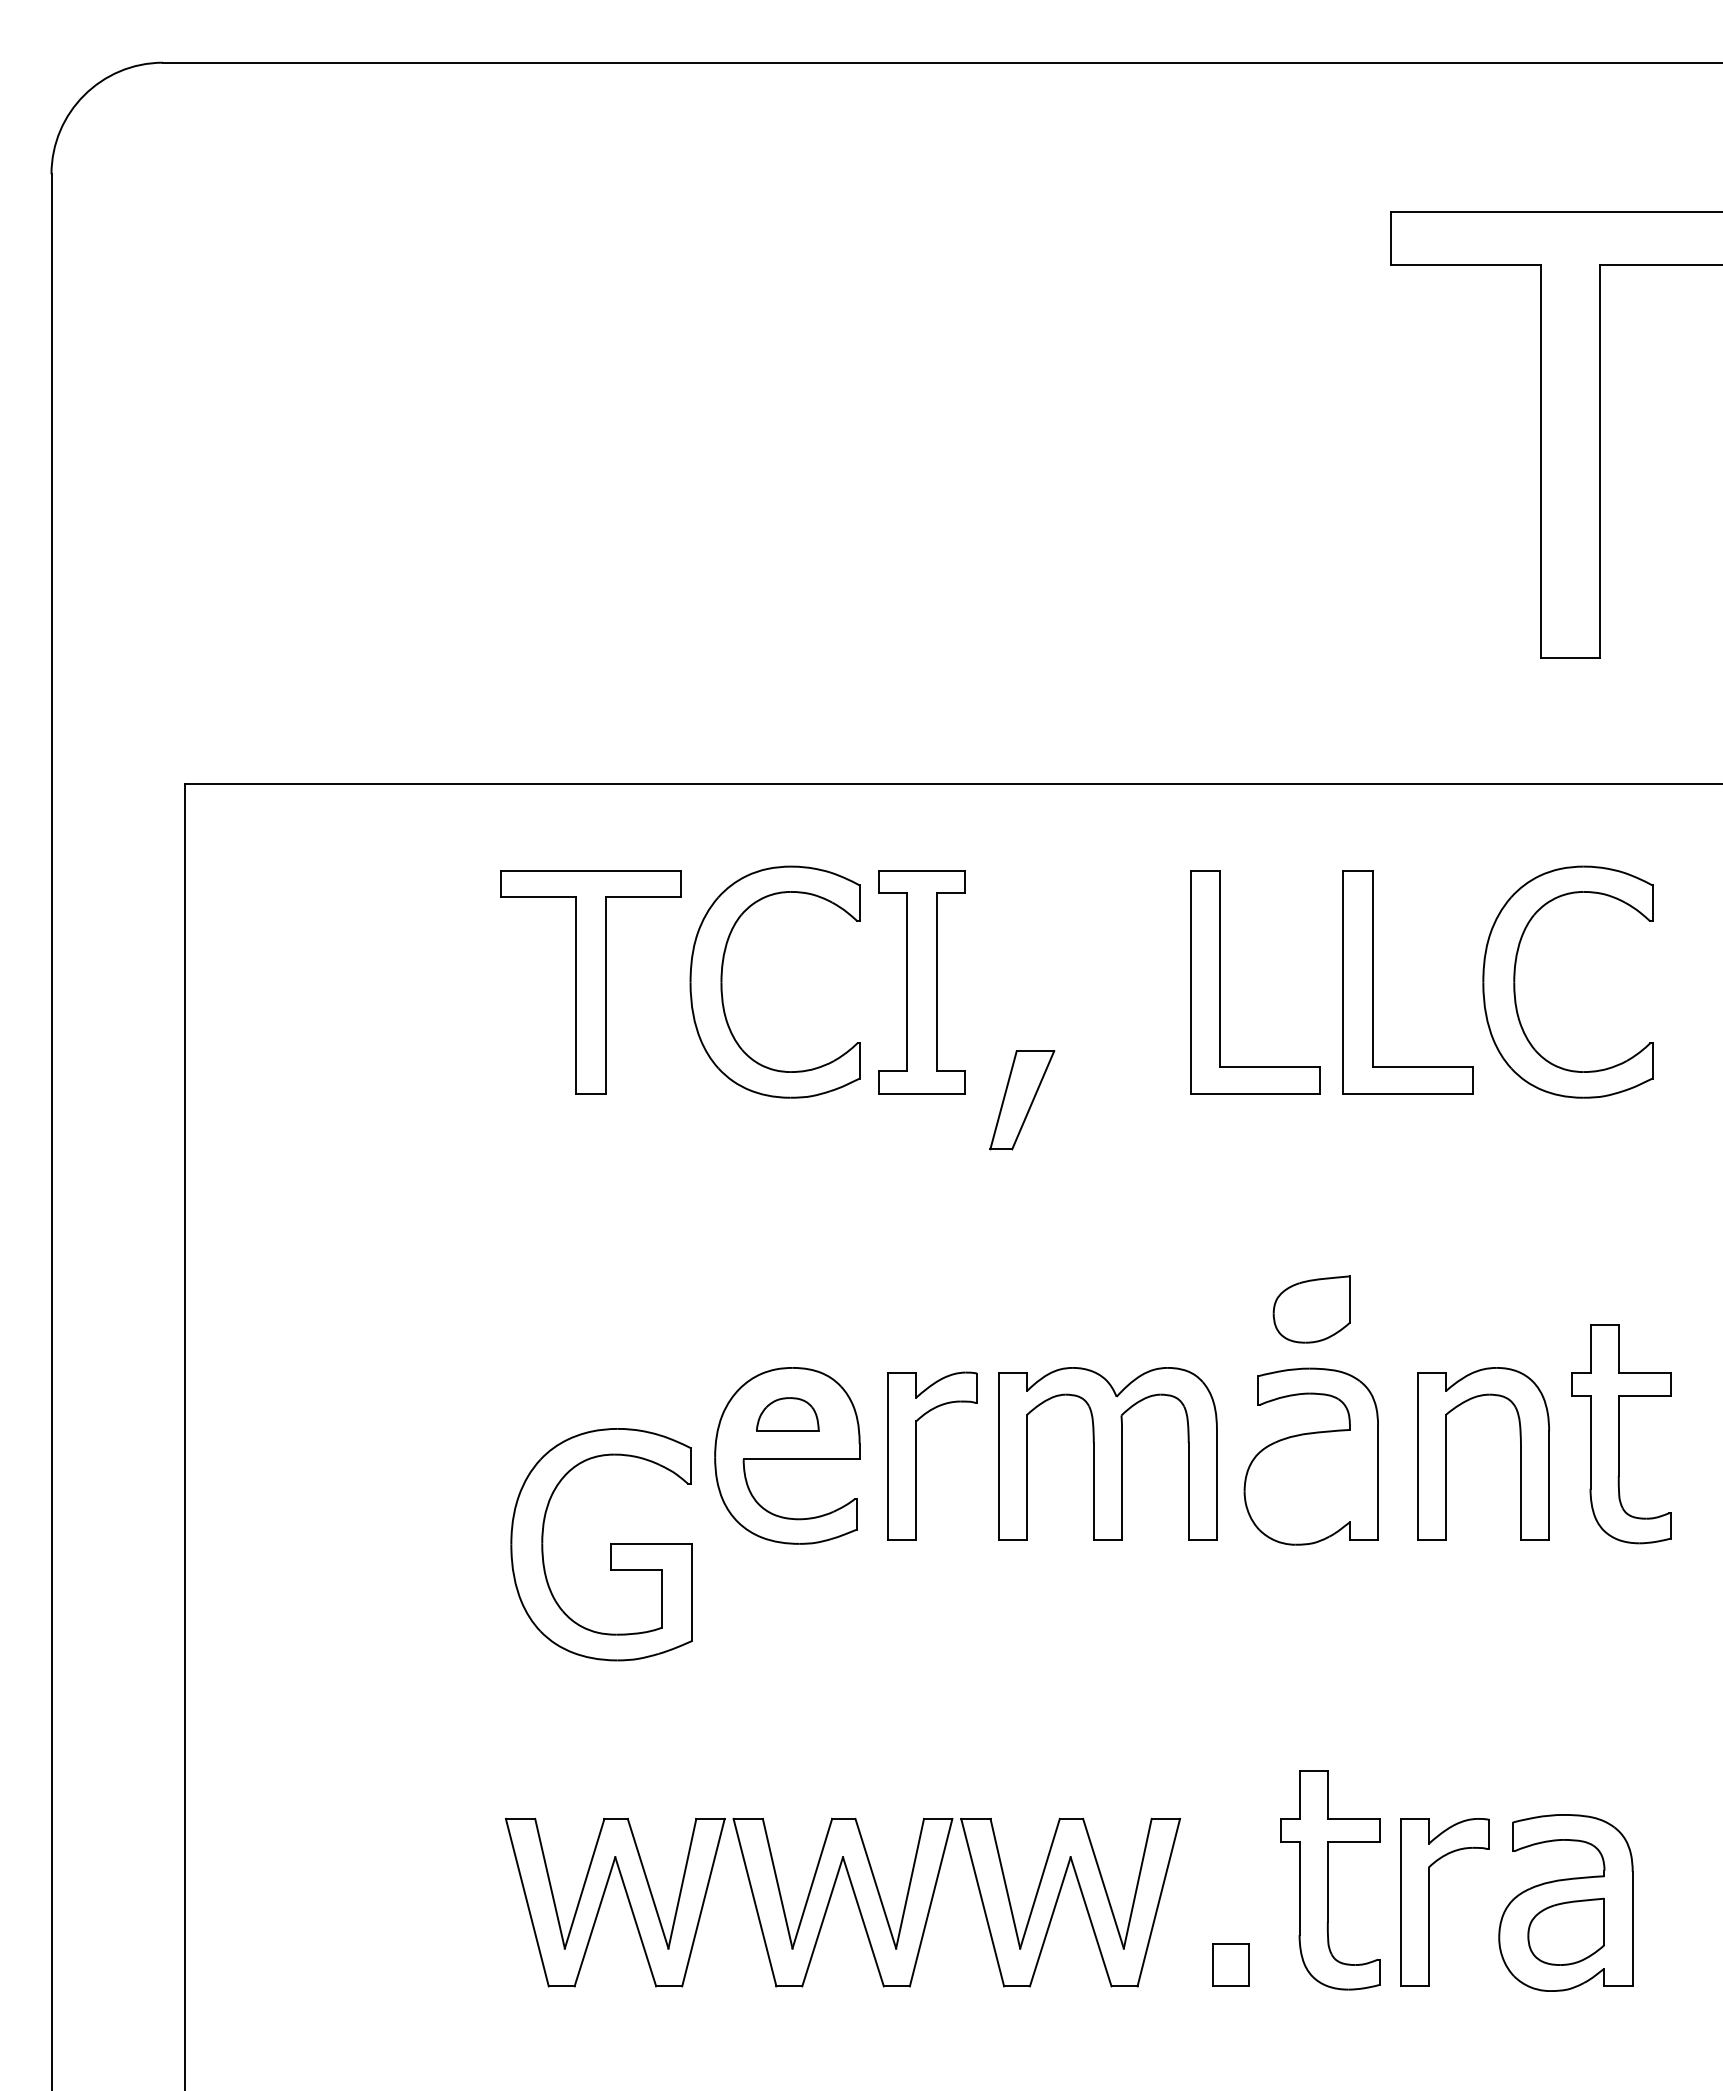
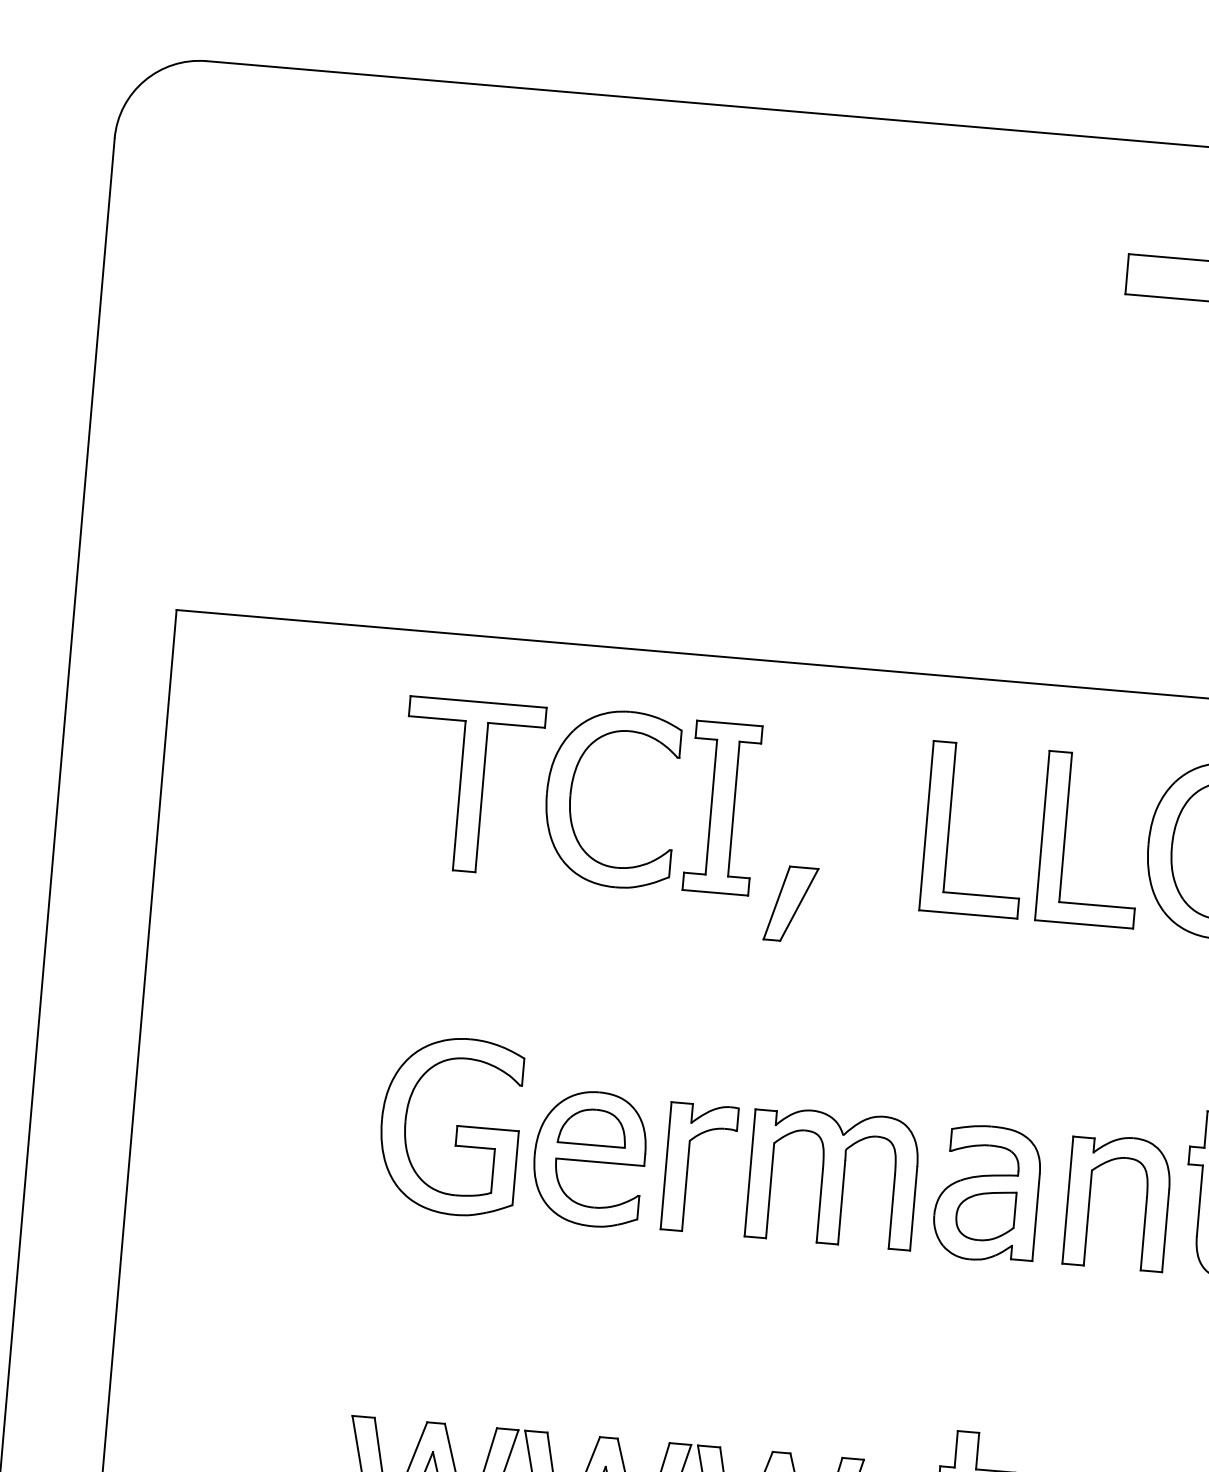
part: (1311, 1309) -> (985, 1215), moved
part: (787, 1414) -> (592, 1127), size x1.43
part: (610, 1544) -> (457, 1126), moved

